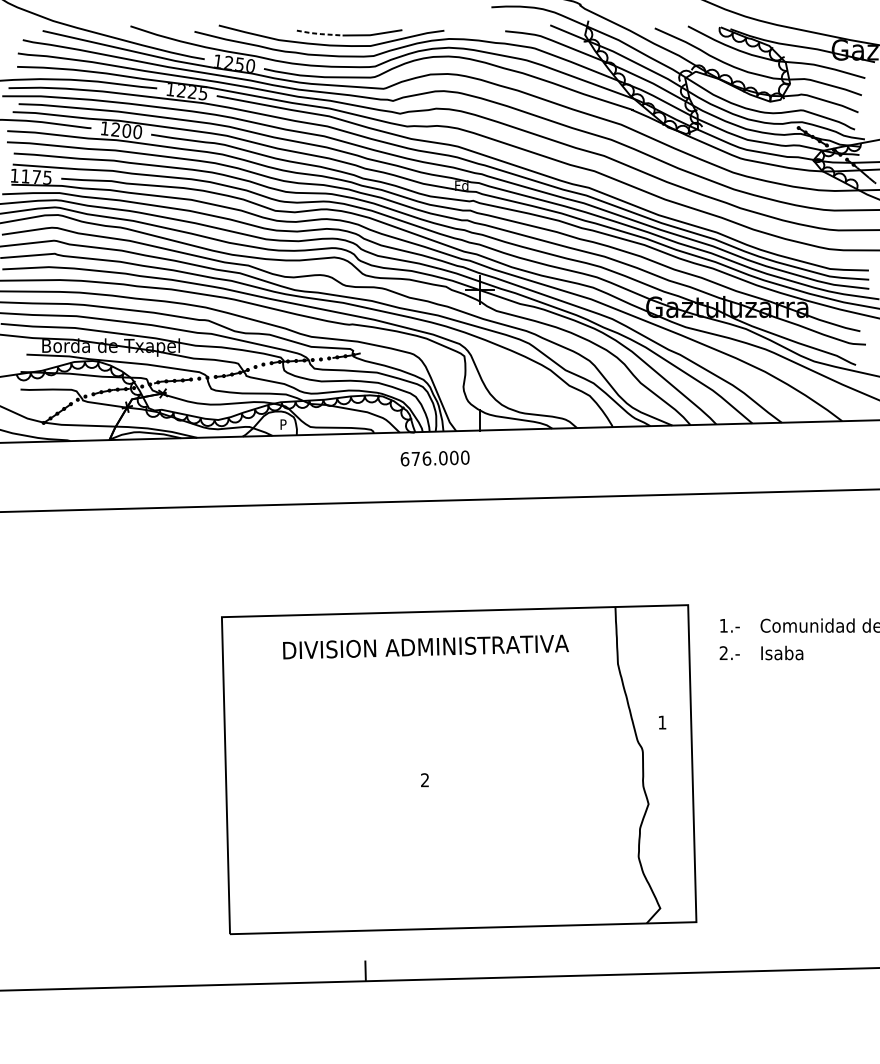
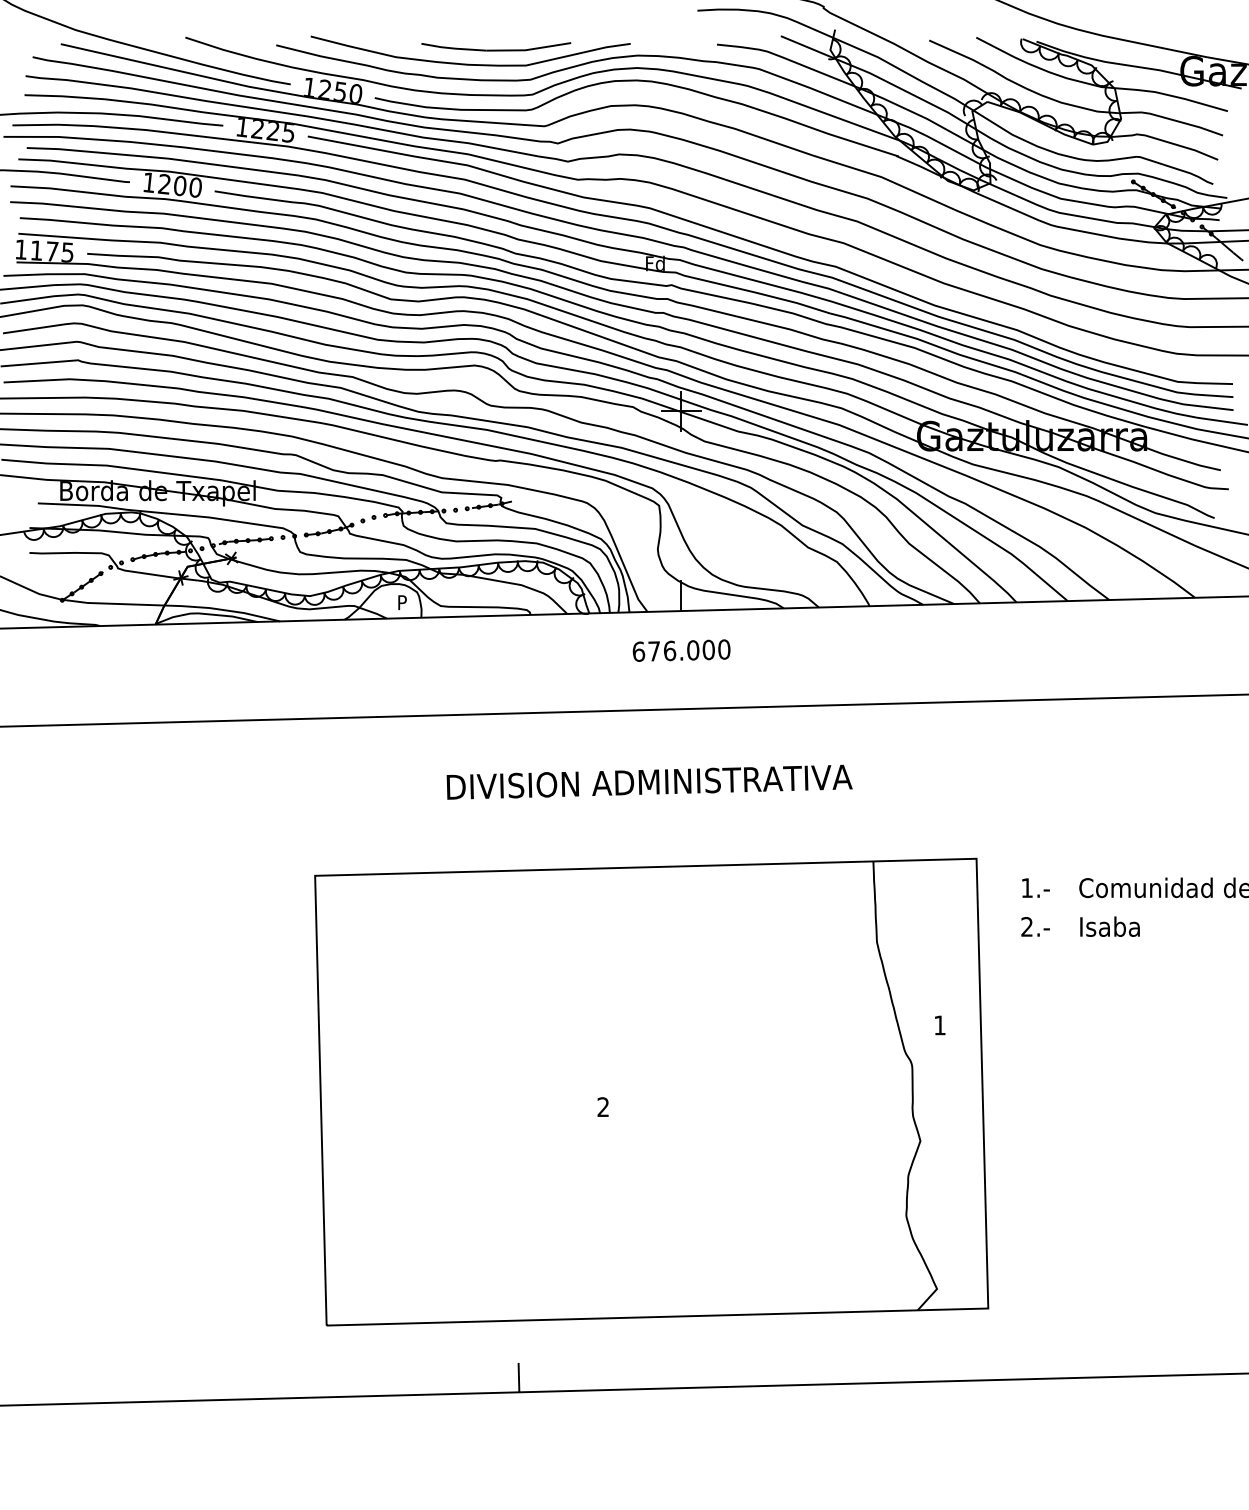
line: (319, 33) -> (453, 48), dashed -> solid
text: (435, 458) -> (681, 650), moved
text: (425, 646) -> (649, 781), moved

